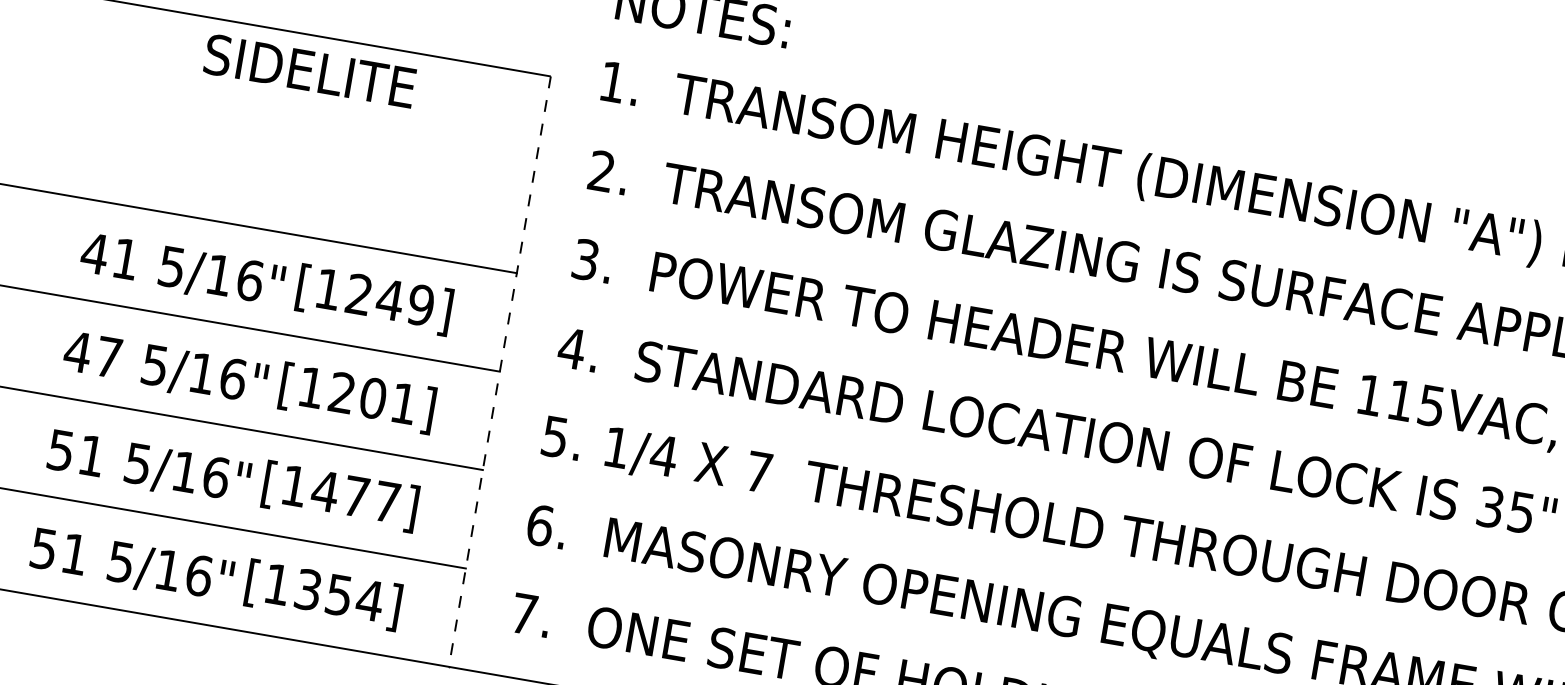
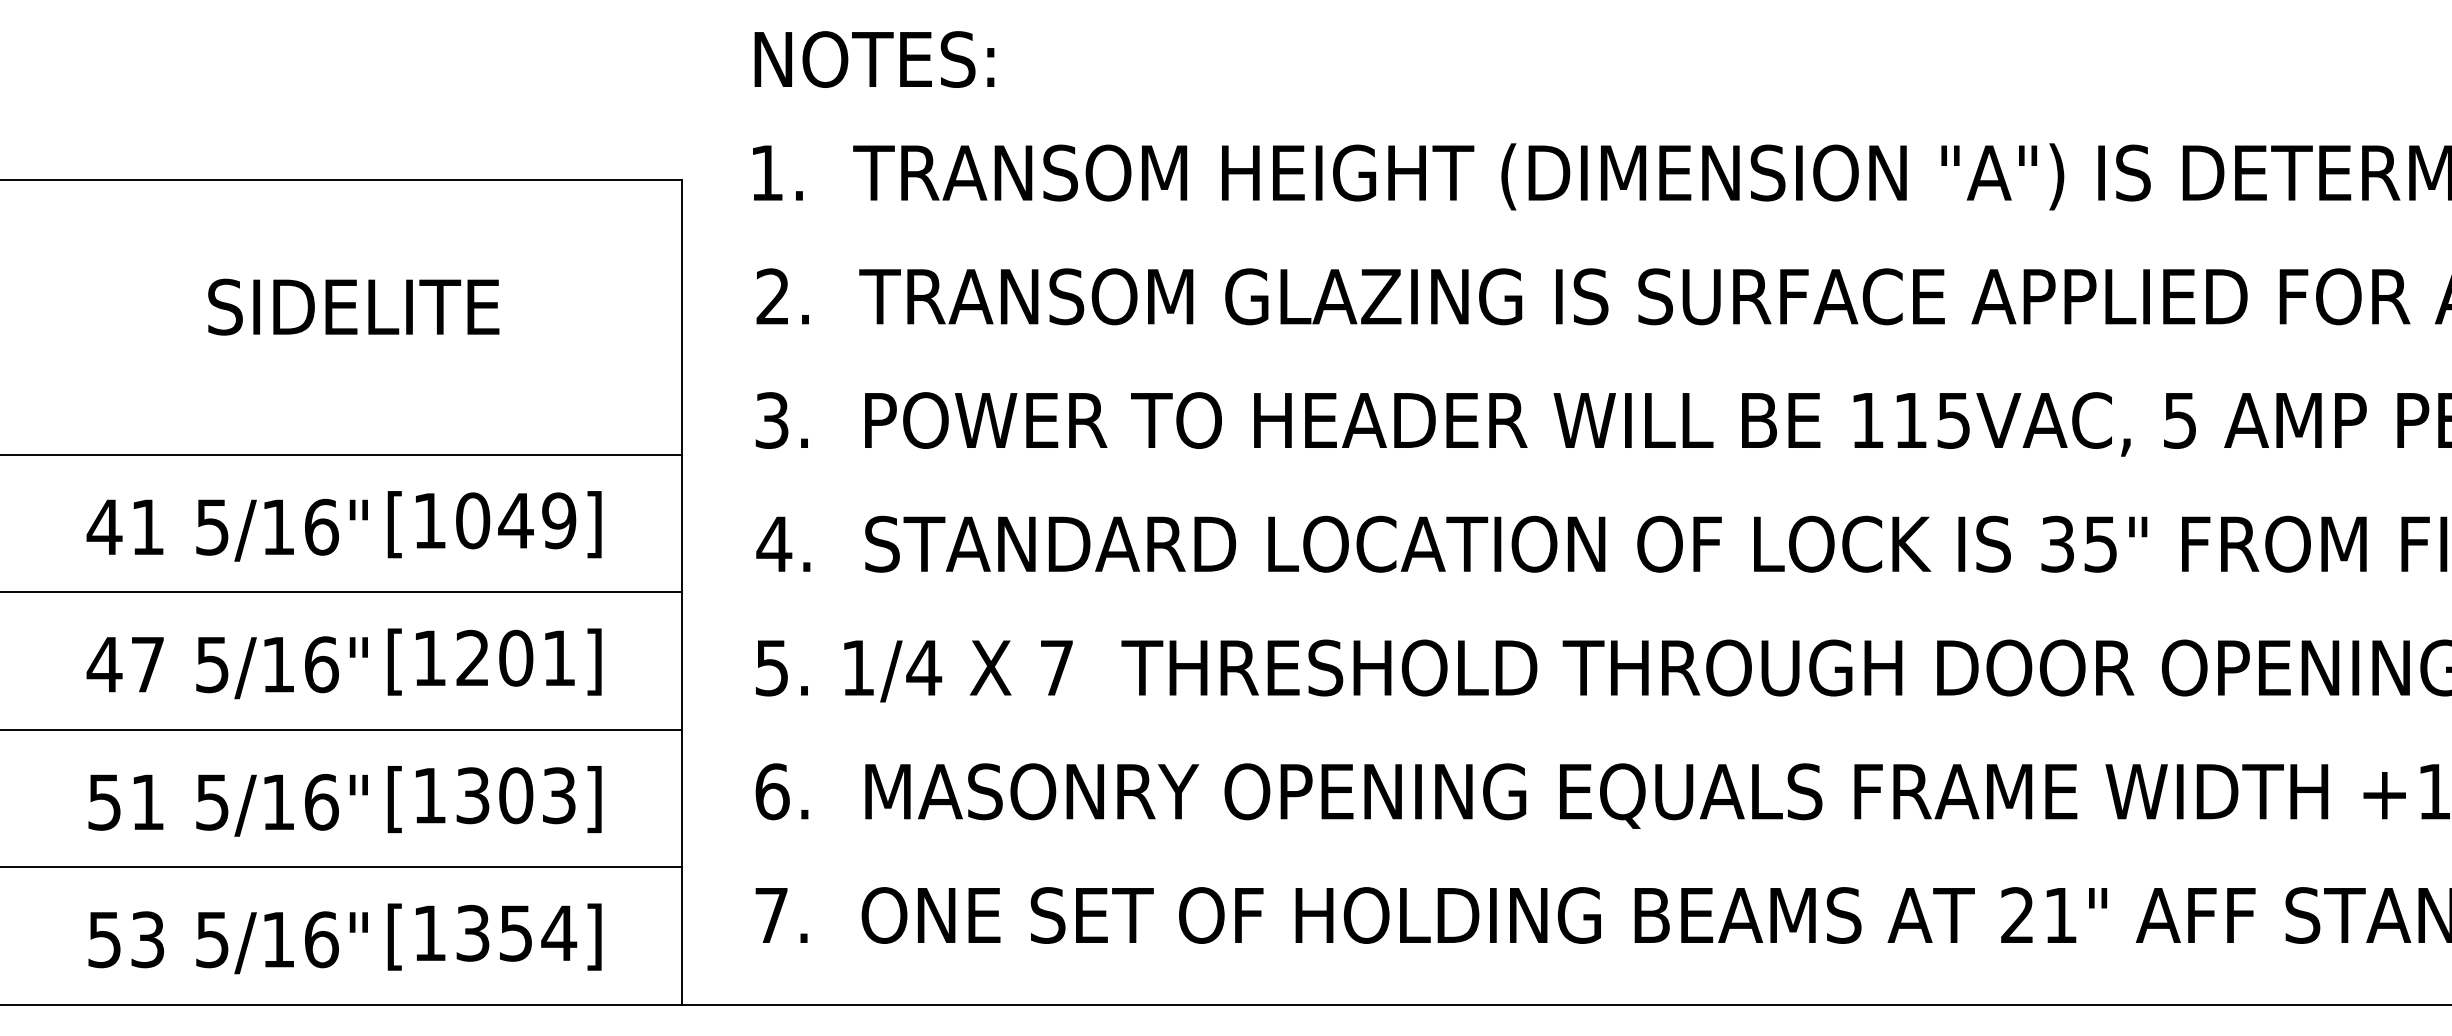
text: (309, 70) -> (353, 306), moved
text: (359, 294) -> (473, 520), [1249] -> [1049]
line: (499, 371) -> (681, 592), dashed -> solid
text: (355, 496) -> (514, 795), [1477] -> [1303]
text: (74, 554) -> (147, 939), 51 -> 53

